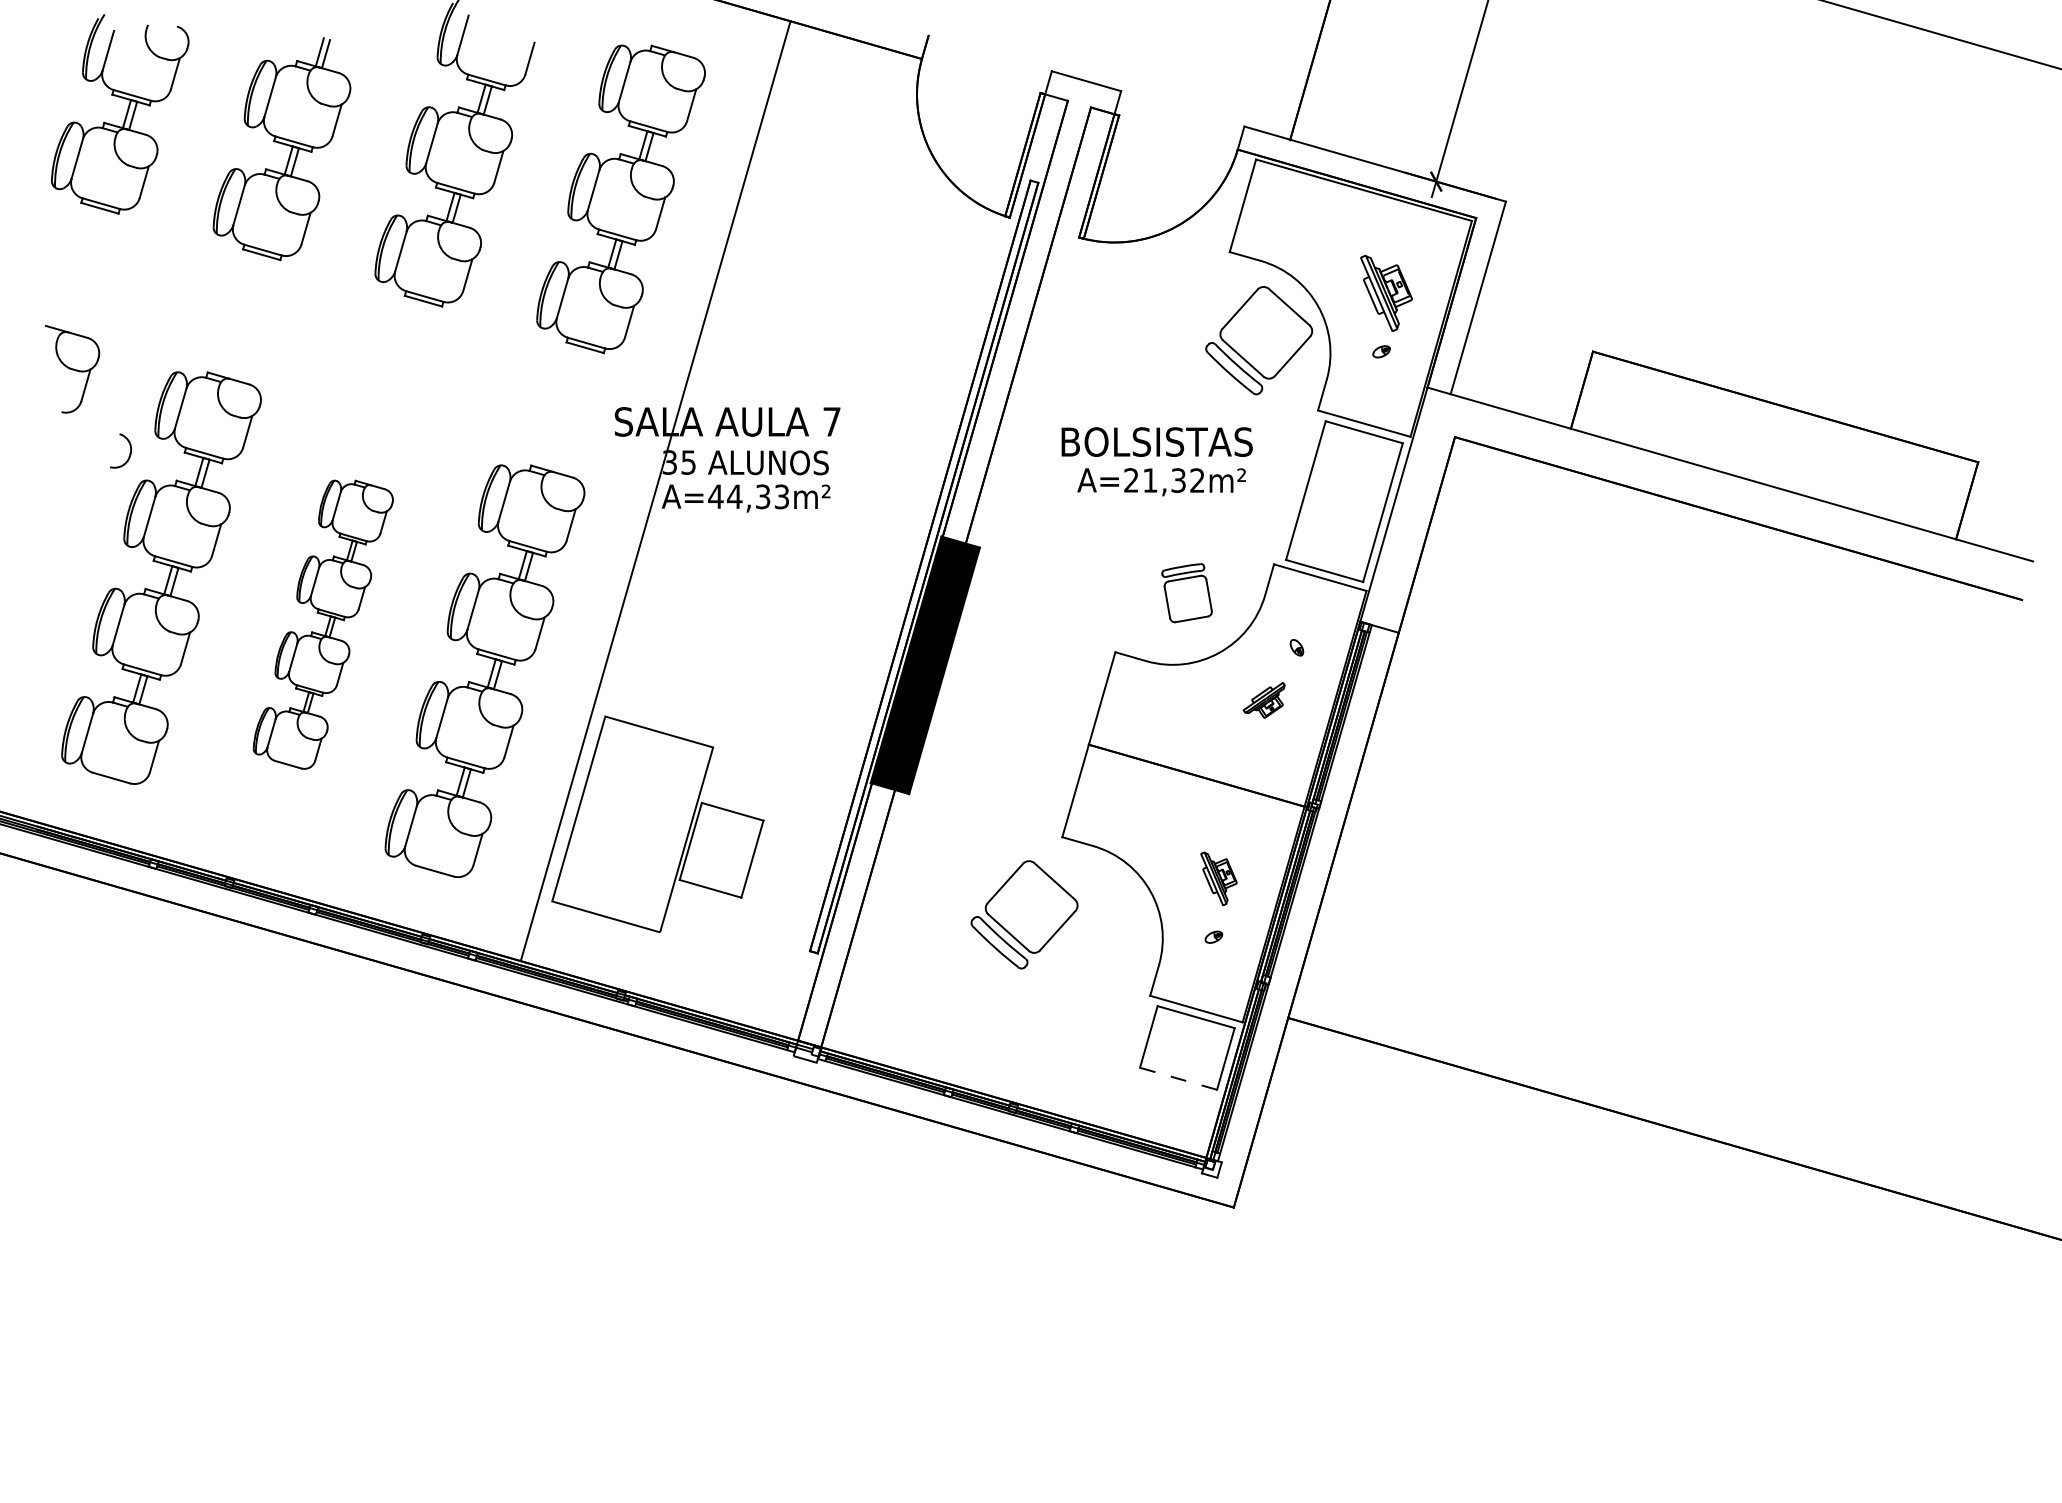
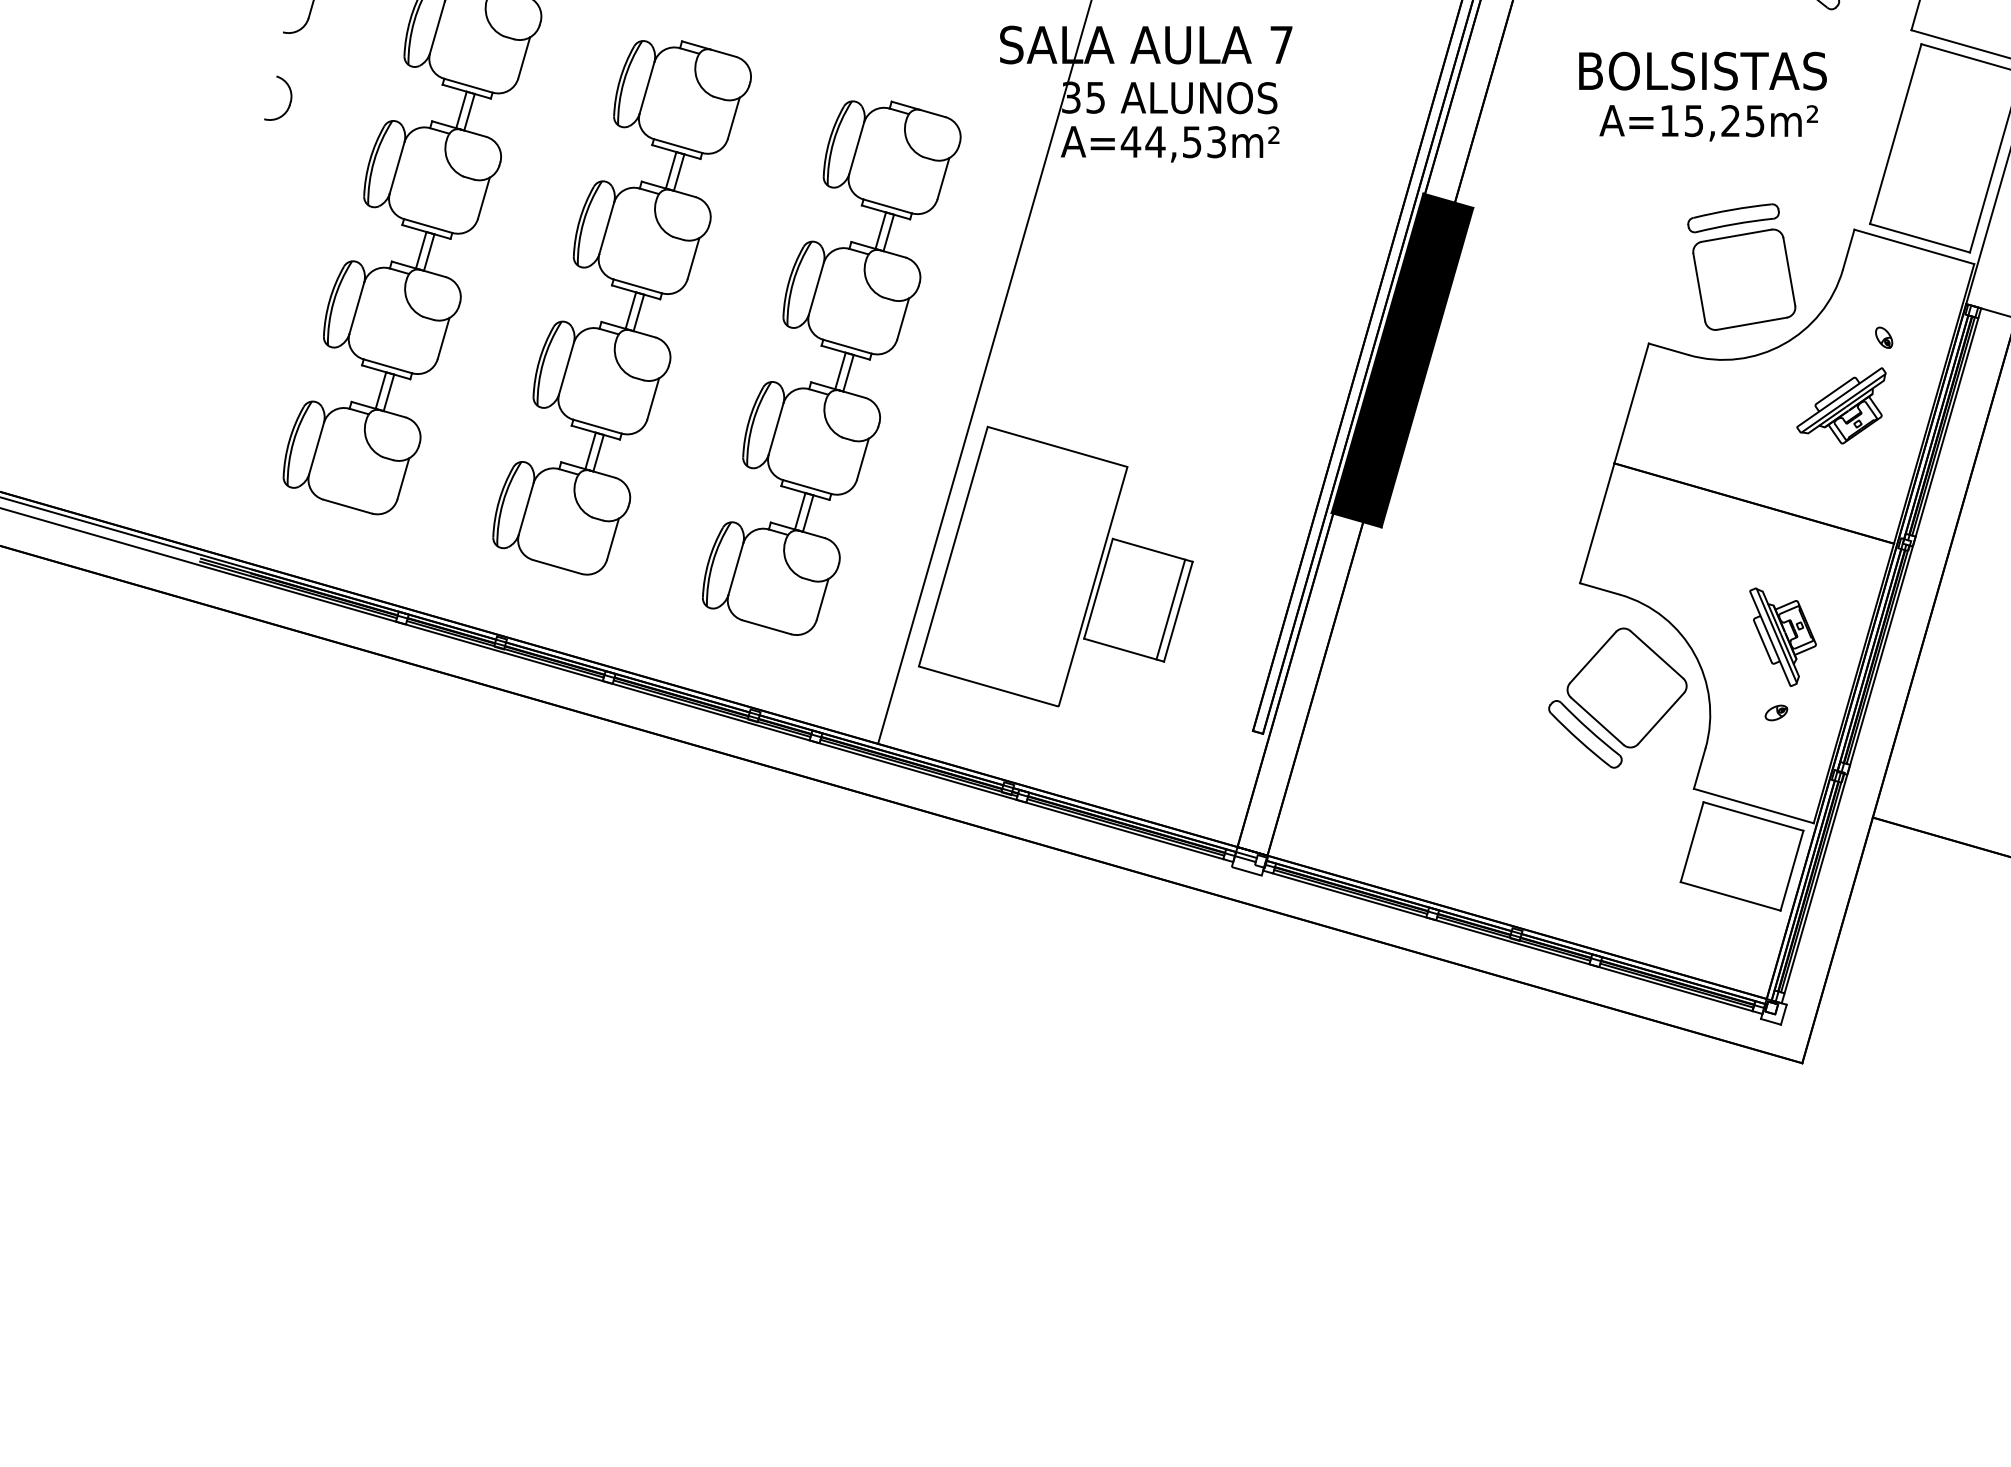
part: (129, 453) -> (289, 101), moved
text: (1164, 480) -> (1712, 120), A=21,32m² -> A=15,25m²
text: (763, 496) -> (1192, 141), A=44,33m² -> A=44,53m²
part: (1186, 592) -> (1740, 266), size x1.67
part: (323, 624) -> (622, 307), size x1.43
part: (1264, 700) -> (1842, 406), size x1.67
line: (746, 857) -> (1170, 609), added
part: (1218, 878) -> (1782, 636), size x1.43
part: (1024, 914) -> (1617, 697), moved
line: (1179, 1078) -> (1731, 896), dashed -> solid

